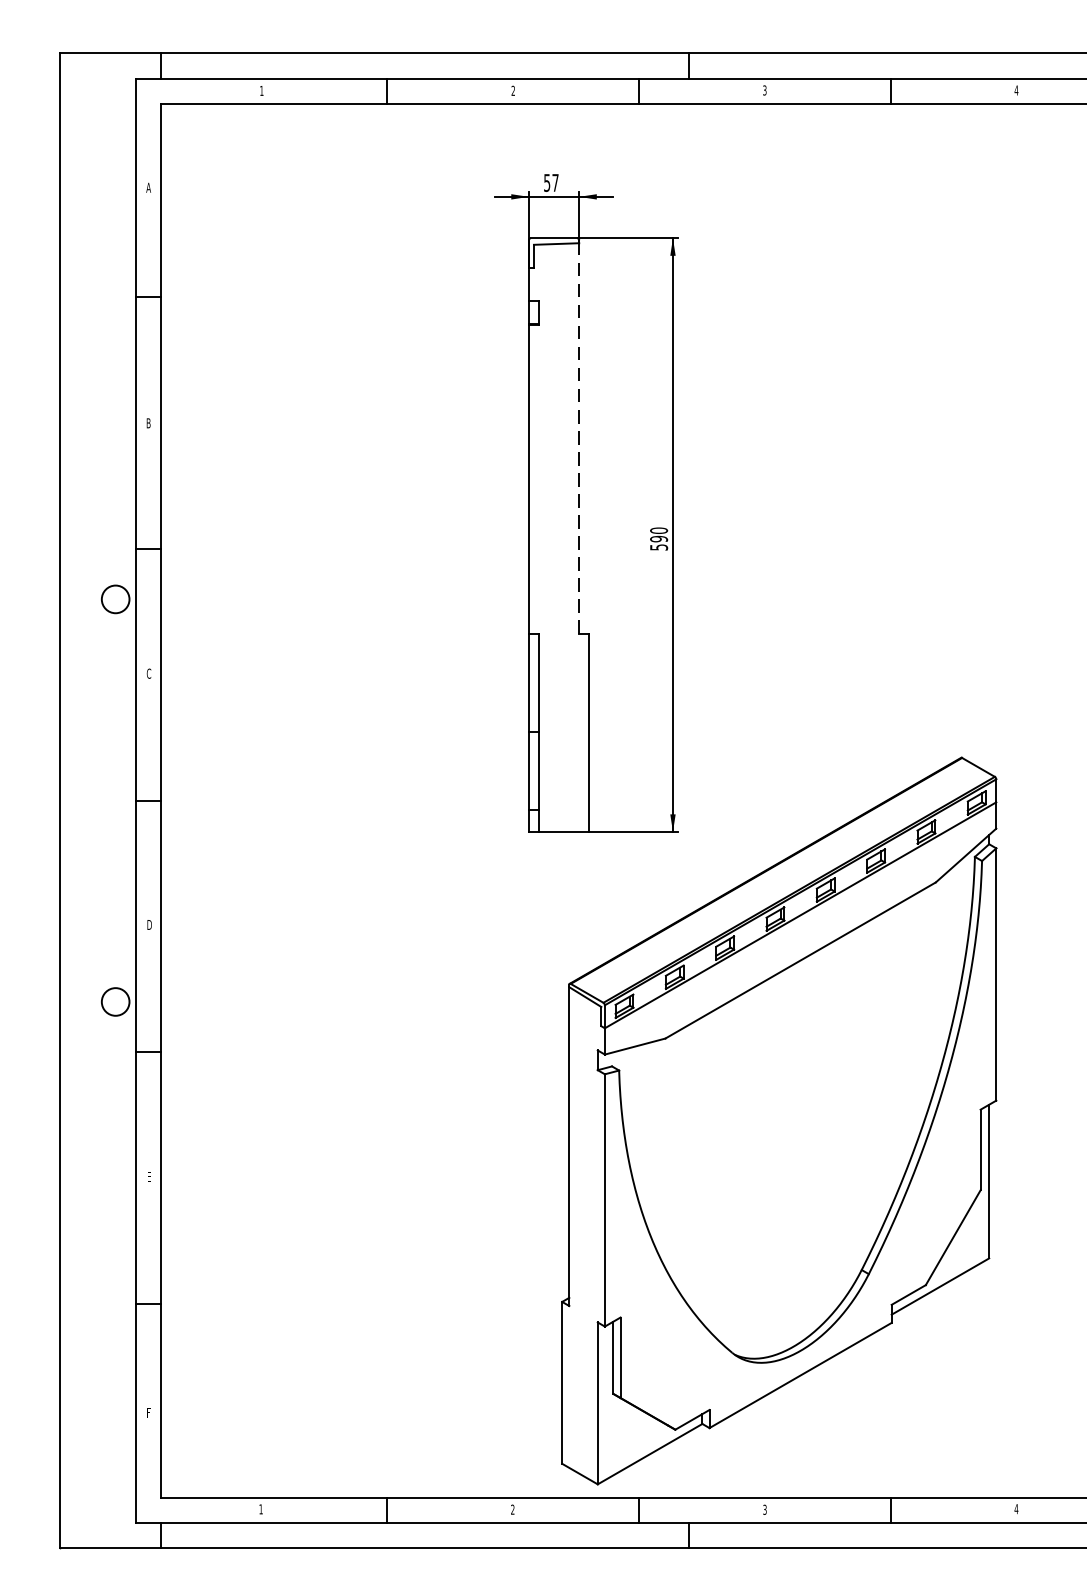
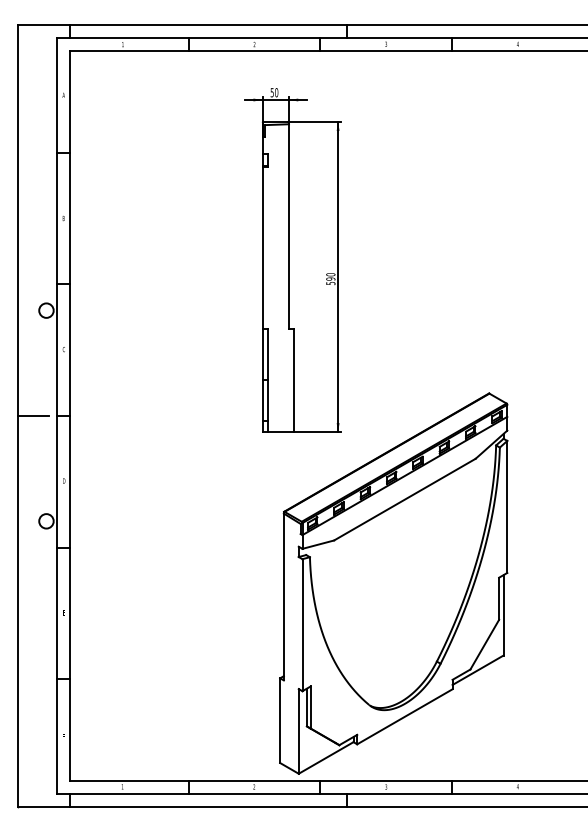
text: (555, 182) -> (276, 92), 57 -> 50
line: (580, 436) -> (289, 225), dashed -> solid
line: (90, 801) -> (33, 416), added

